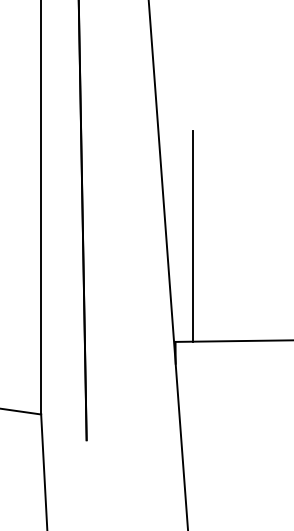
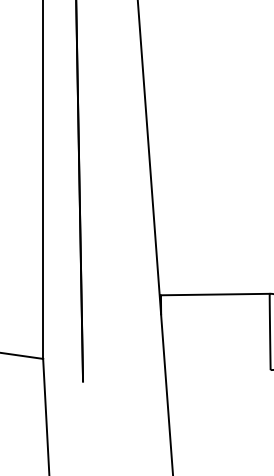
line: (193, 236) -> (176, 202), removed

